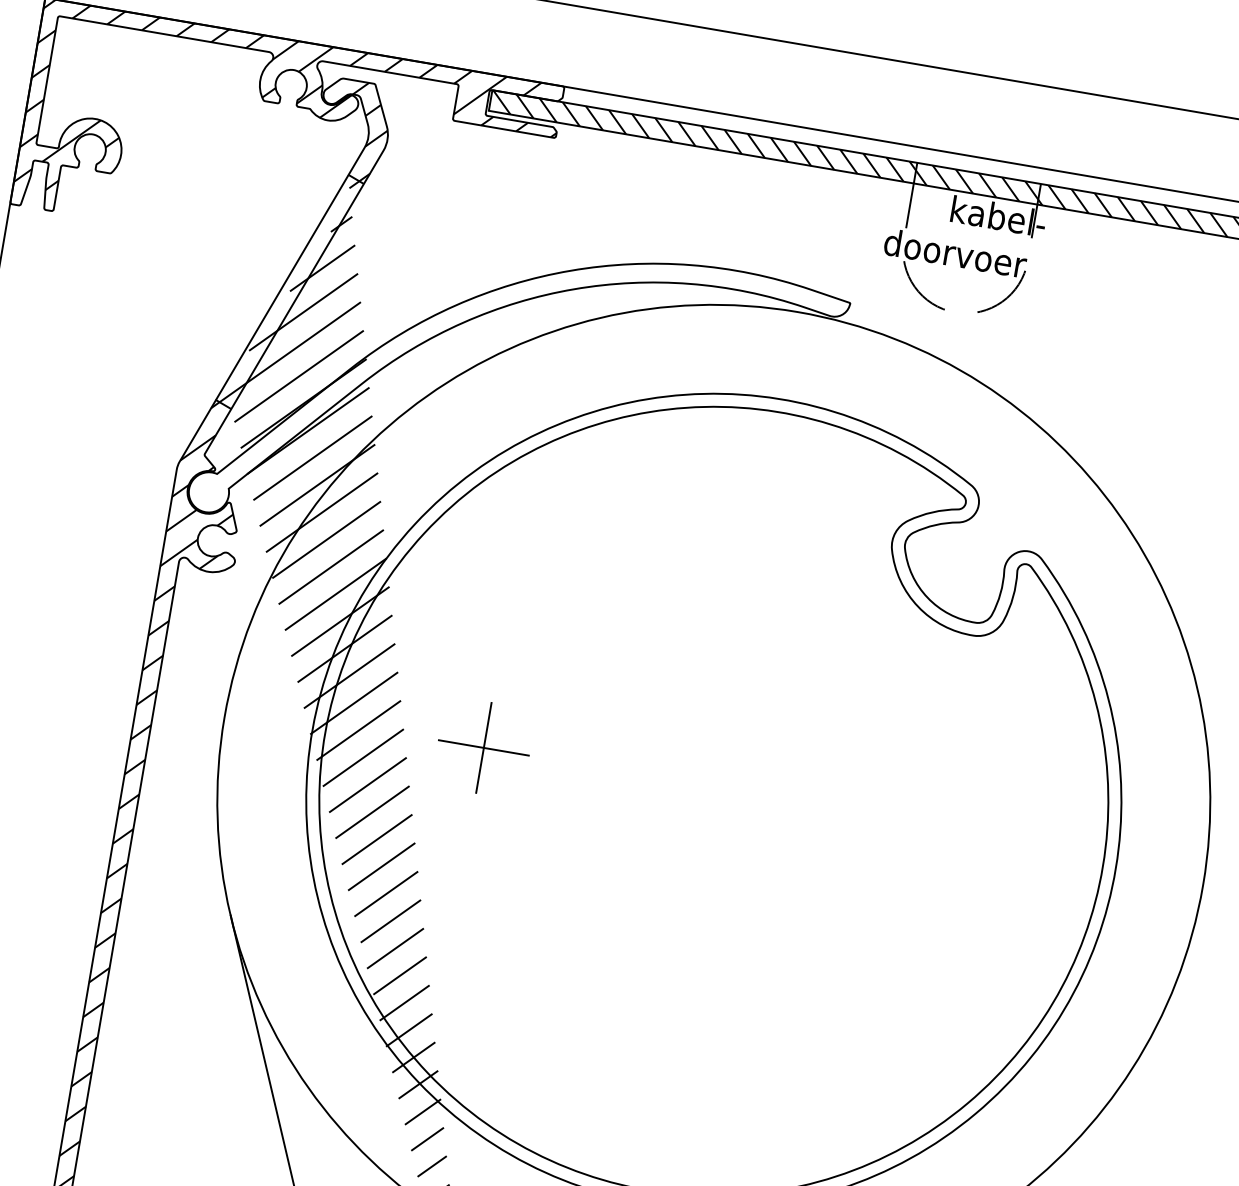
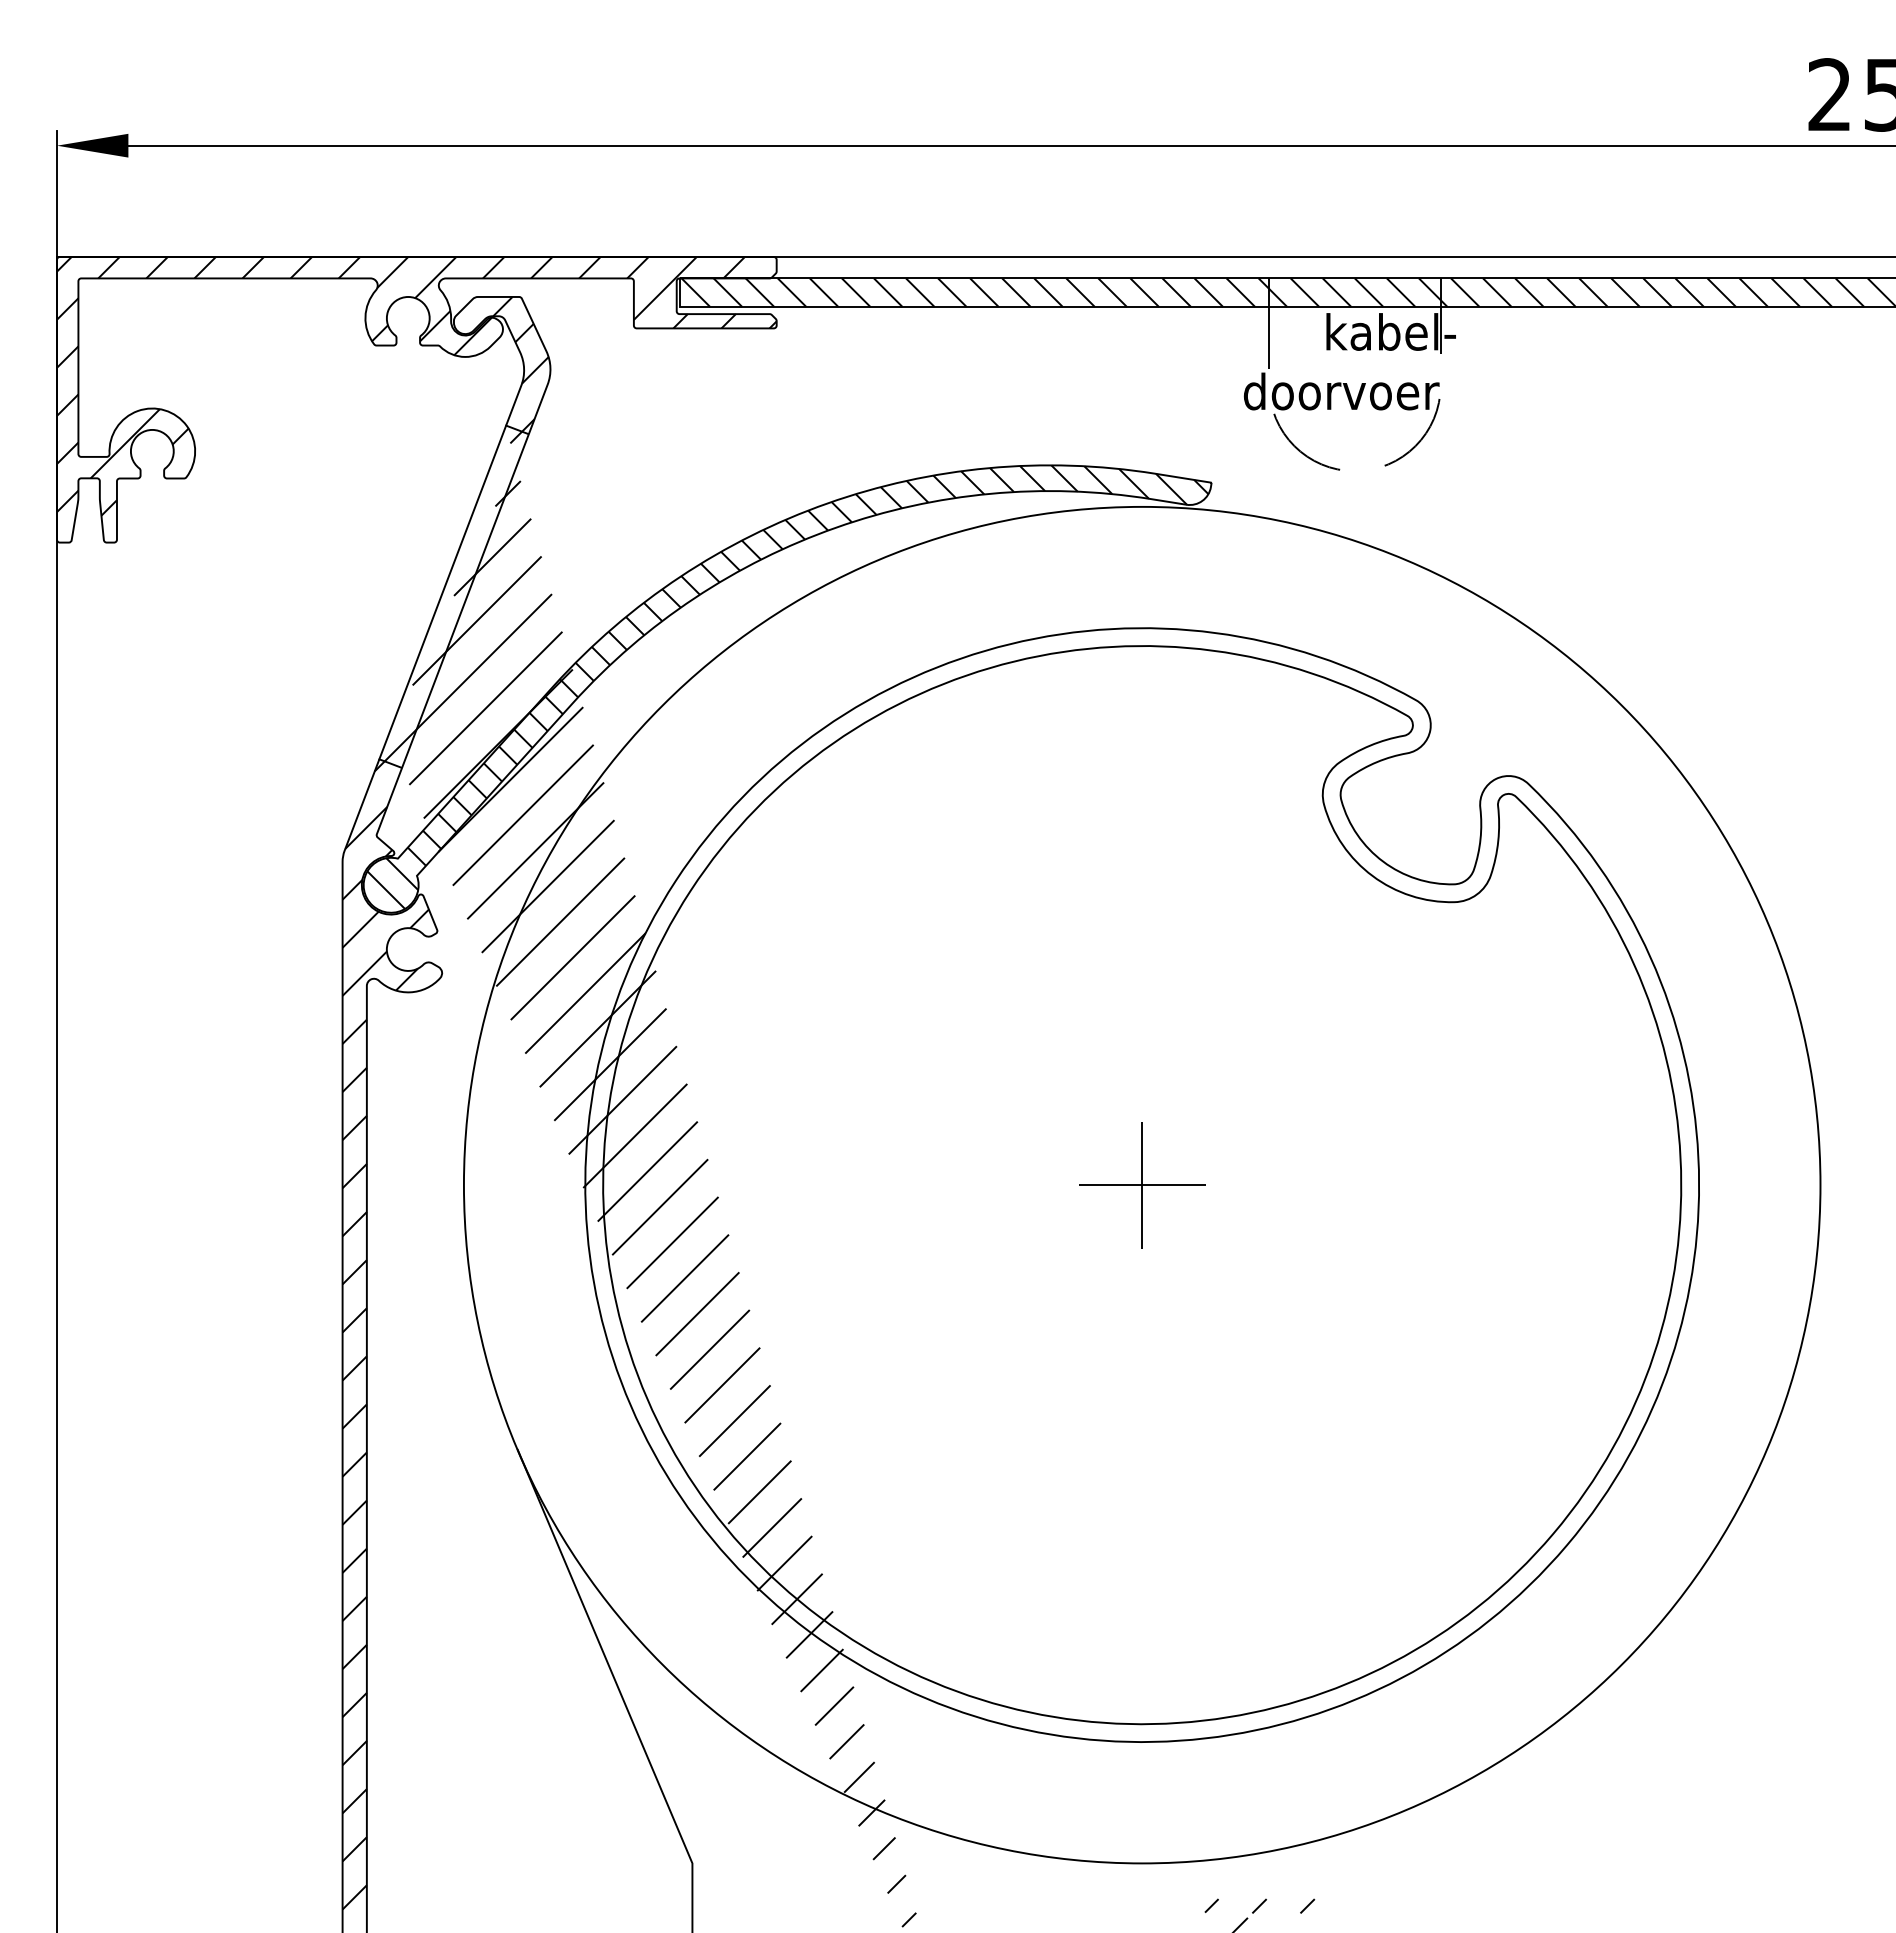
hatch: (519, 397) -> (787, 686), added
part: (484, 748) -> (1142, 1185), moved

